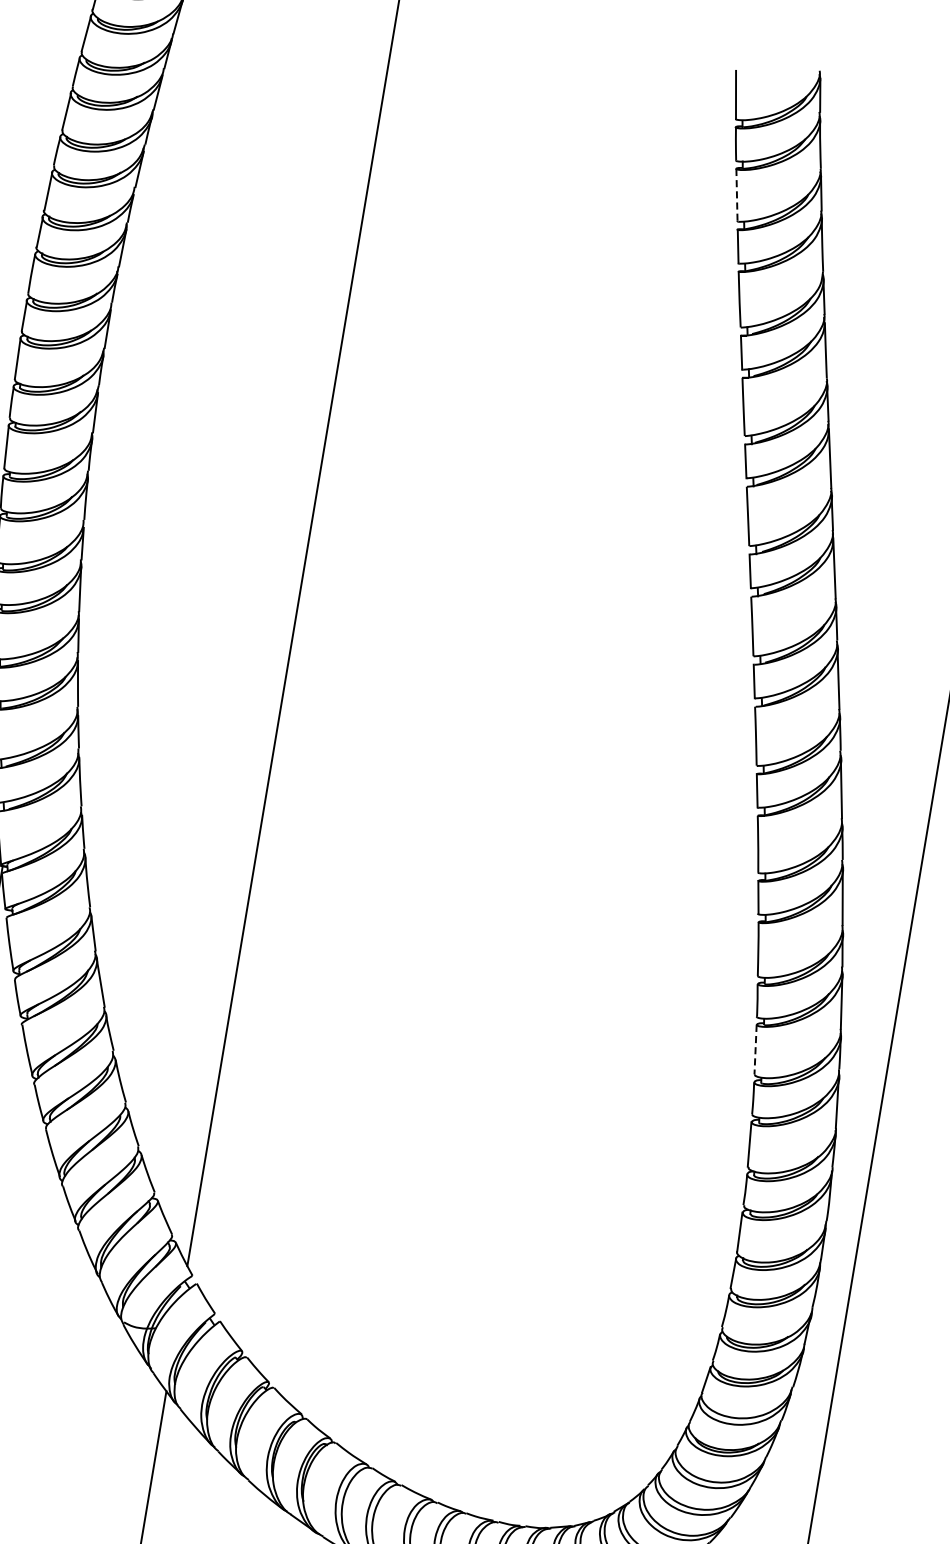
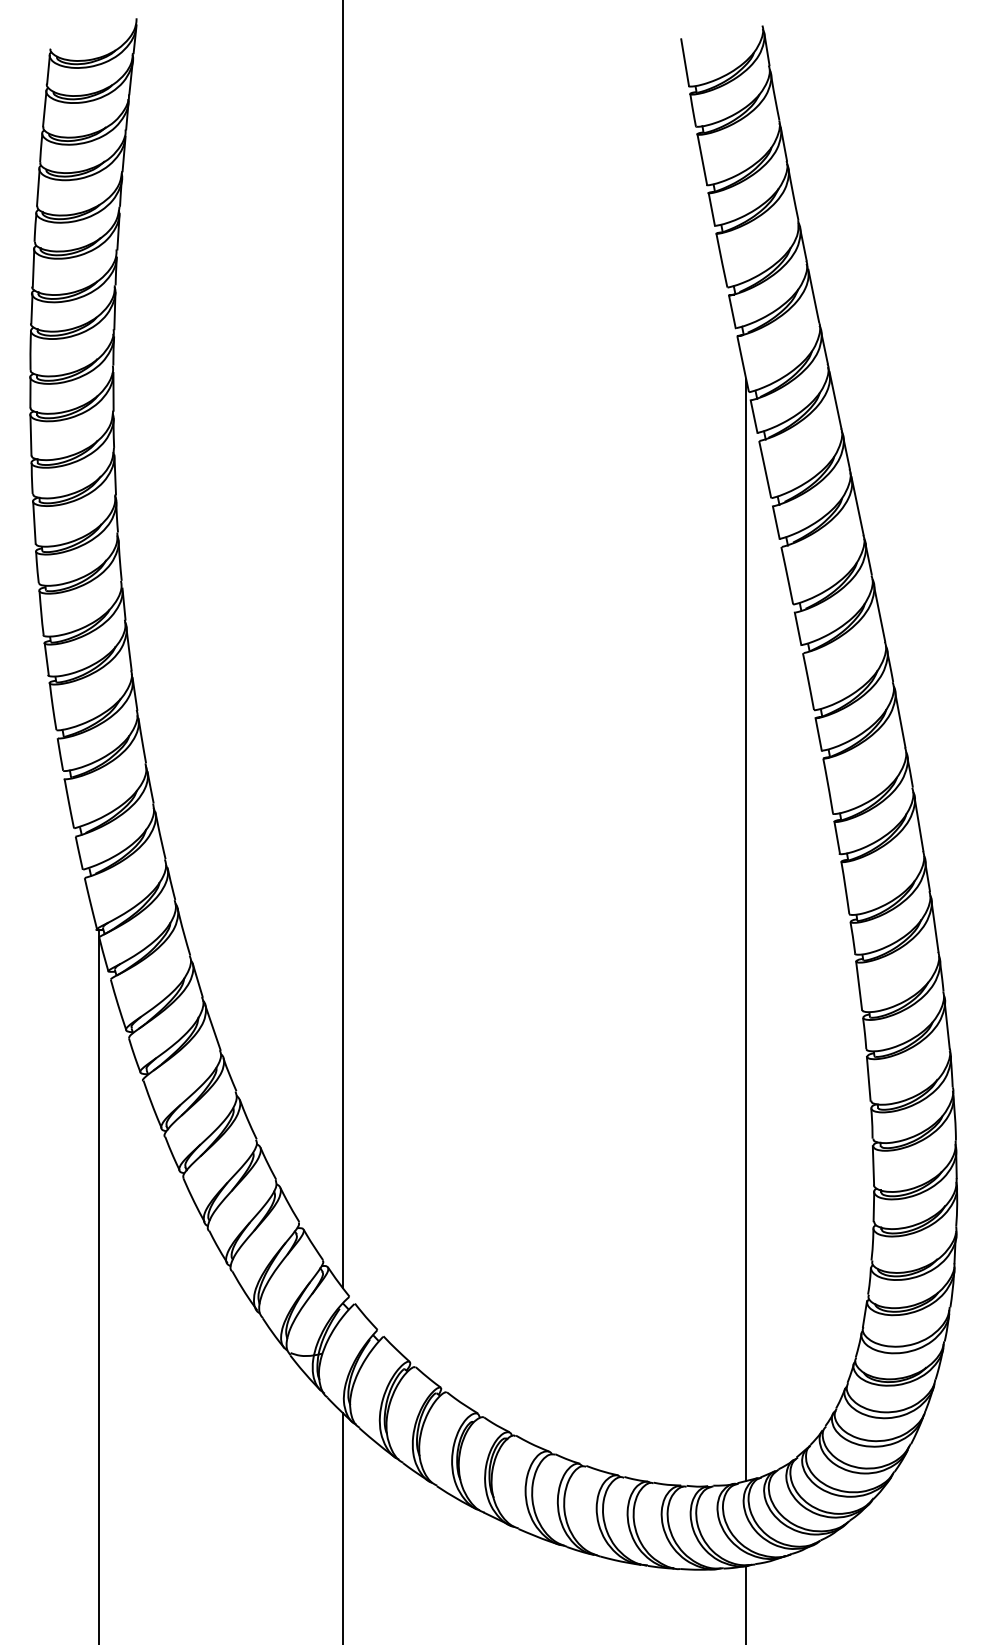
line: (737, 194) -> (702, 159), dashed -> solid
line: (652, 974) -> (746, 929), added
line: (755, 1050) -> (859, 986), dashed -> solid

